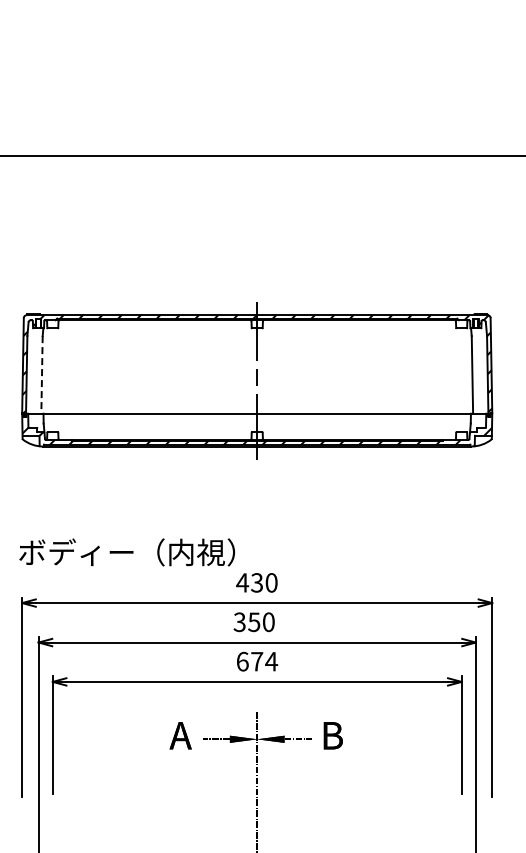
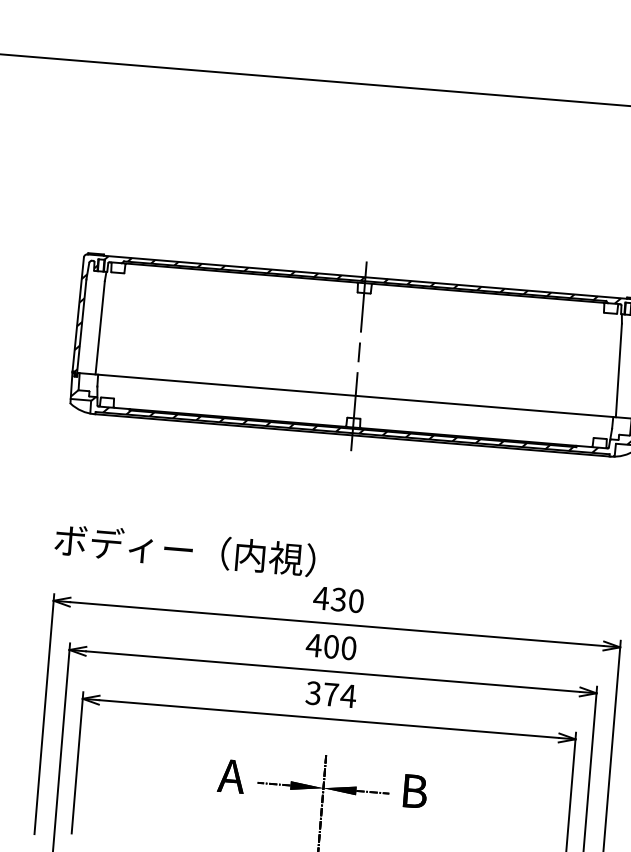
line: (42, 374) -> (100, 327), dashed -> solid
text: (246, 622) -> (322, 646), 350 -> 400
text: (242, 661) -> (313, 693), 674 -> 374

